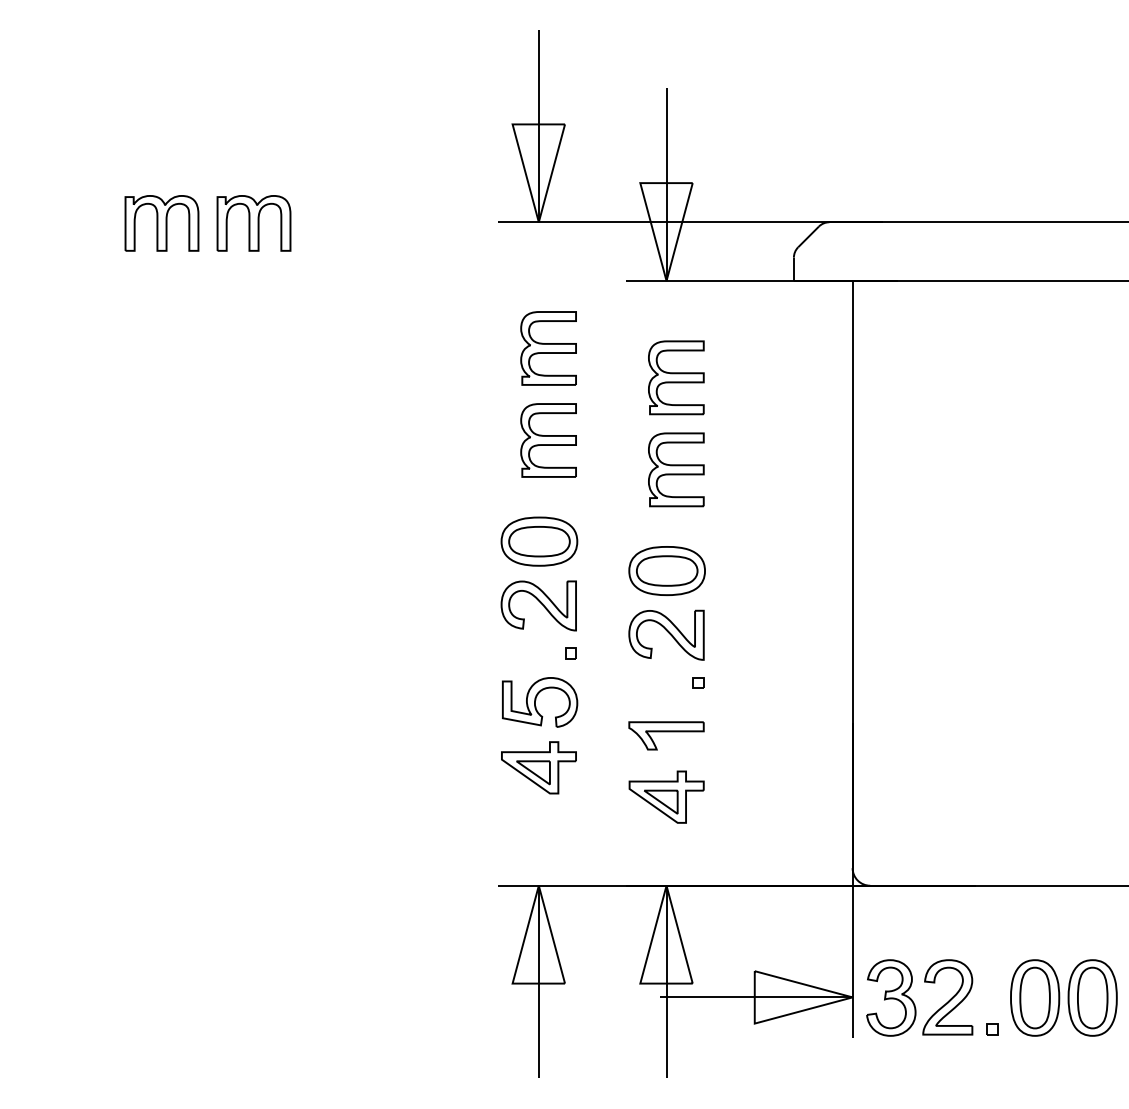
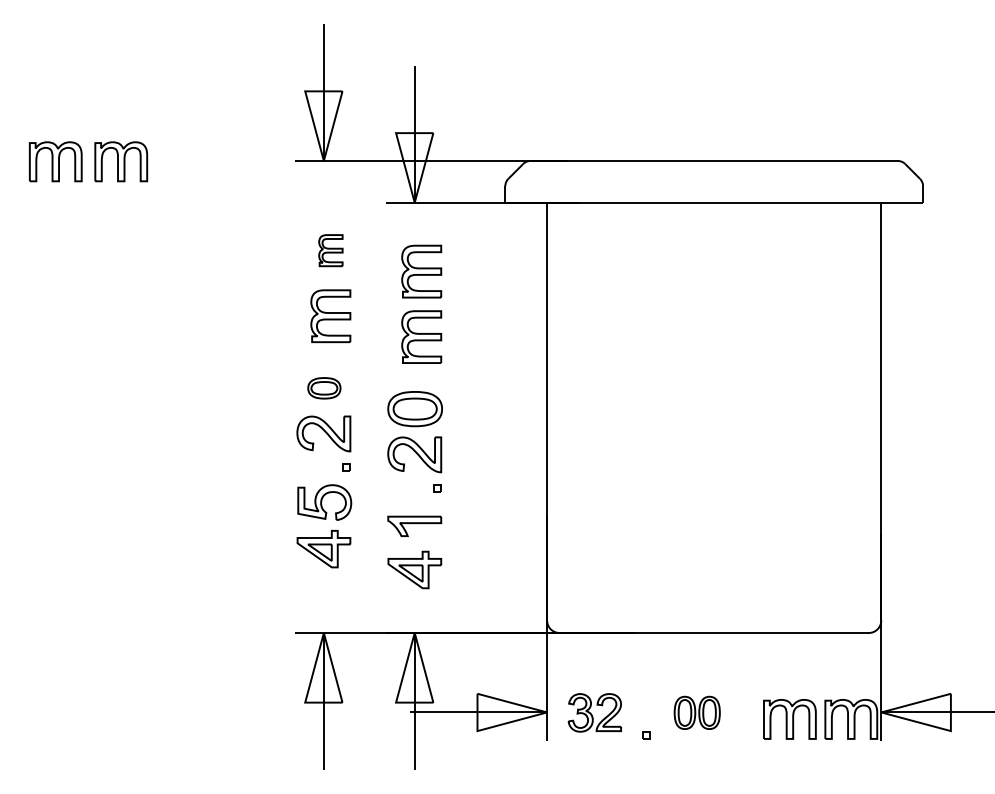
part: (548, 348) -> (330, 250), size x0.6
part: (539, 542) -> (324, 388), size x0.6
part: (919, 997) -> (594, 712), size x0.7
part: (1062, 997) -> (696, 712), size x0.6

